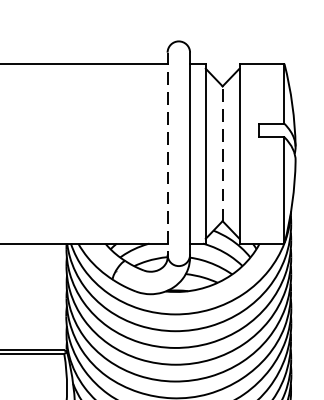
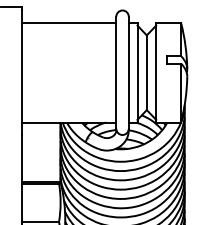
line: (222, 153) -> (146, 72), dashed -> solid
line: (167, 155) -> (116, 73), dashed -> solid

